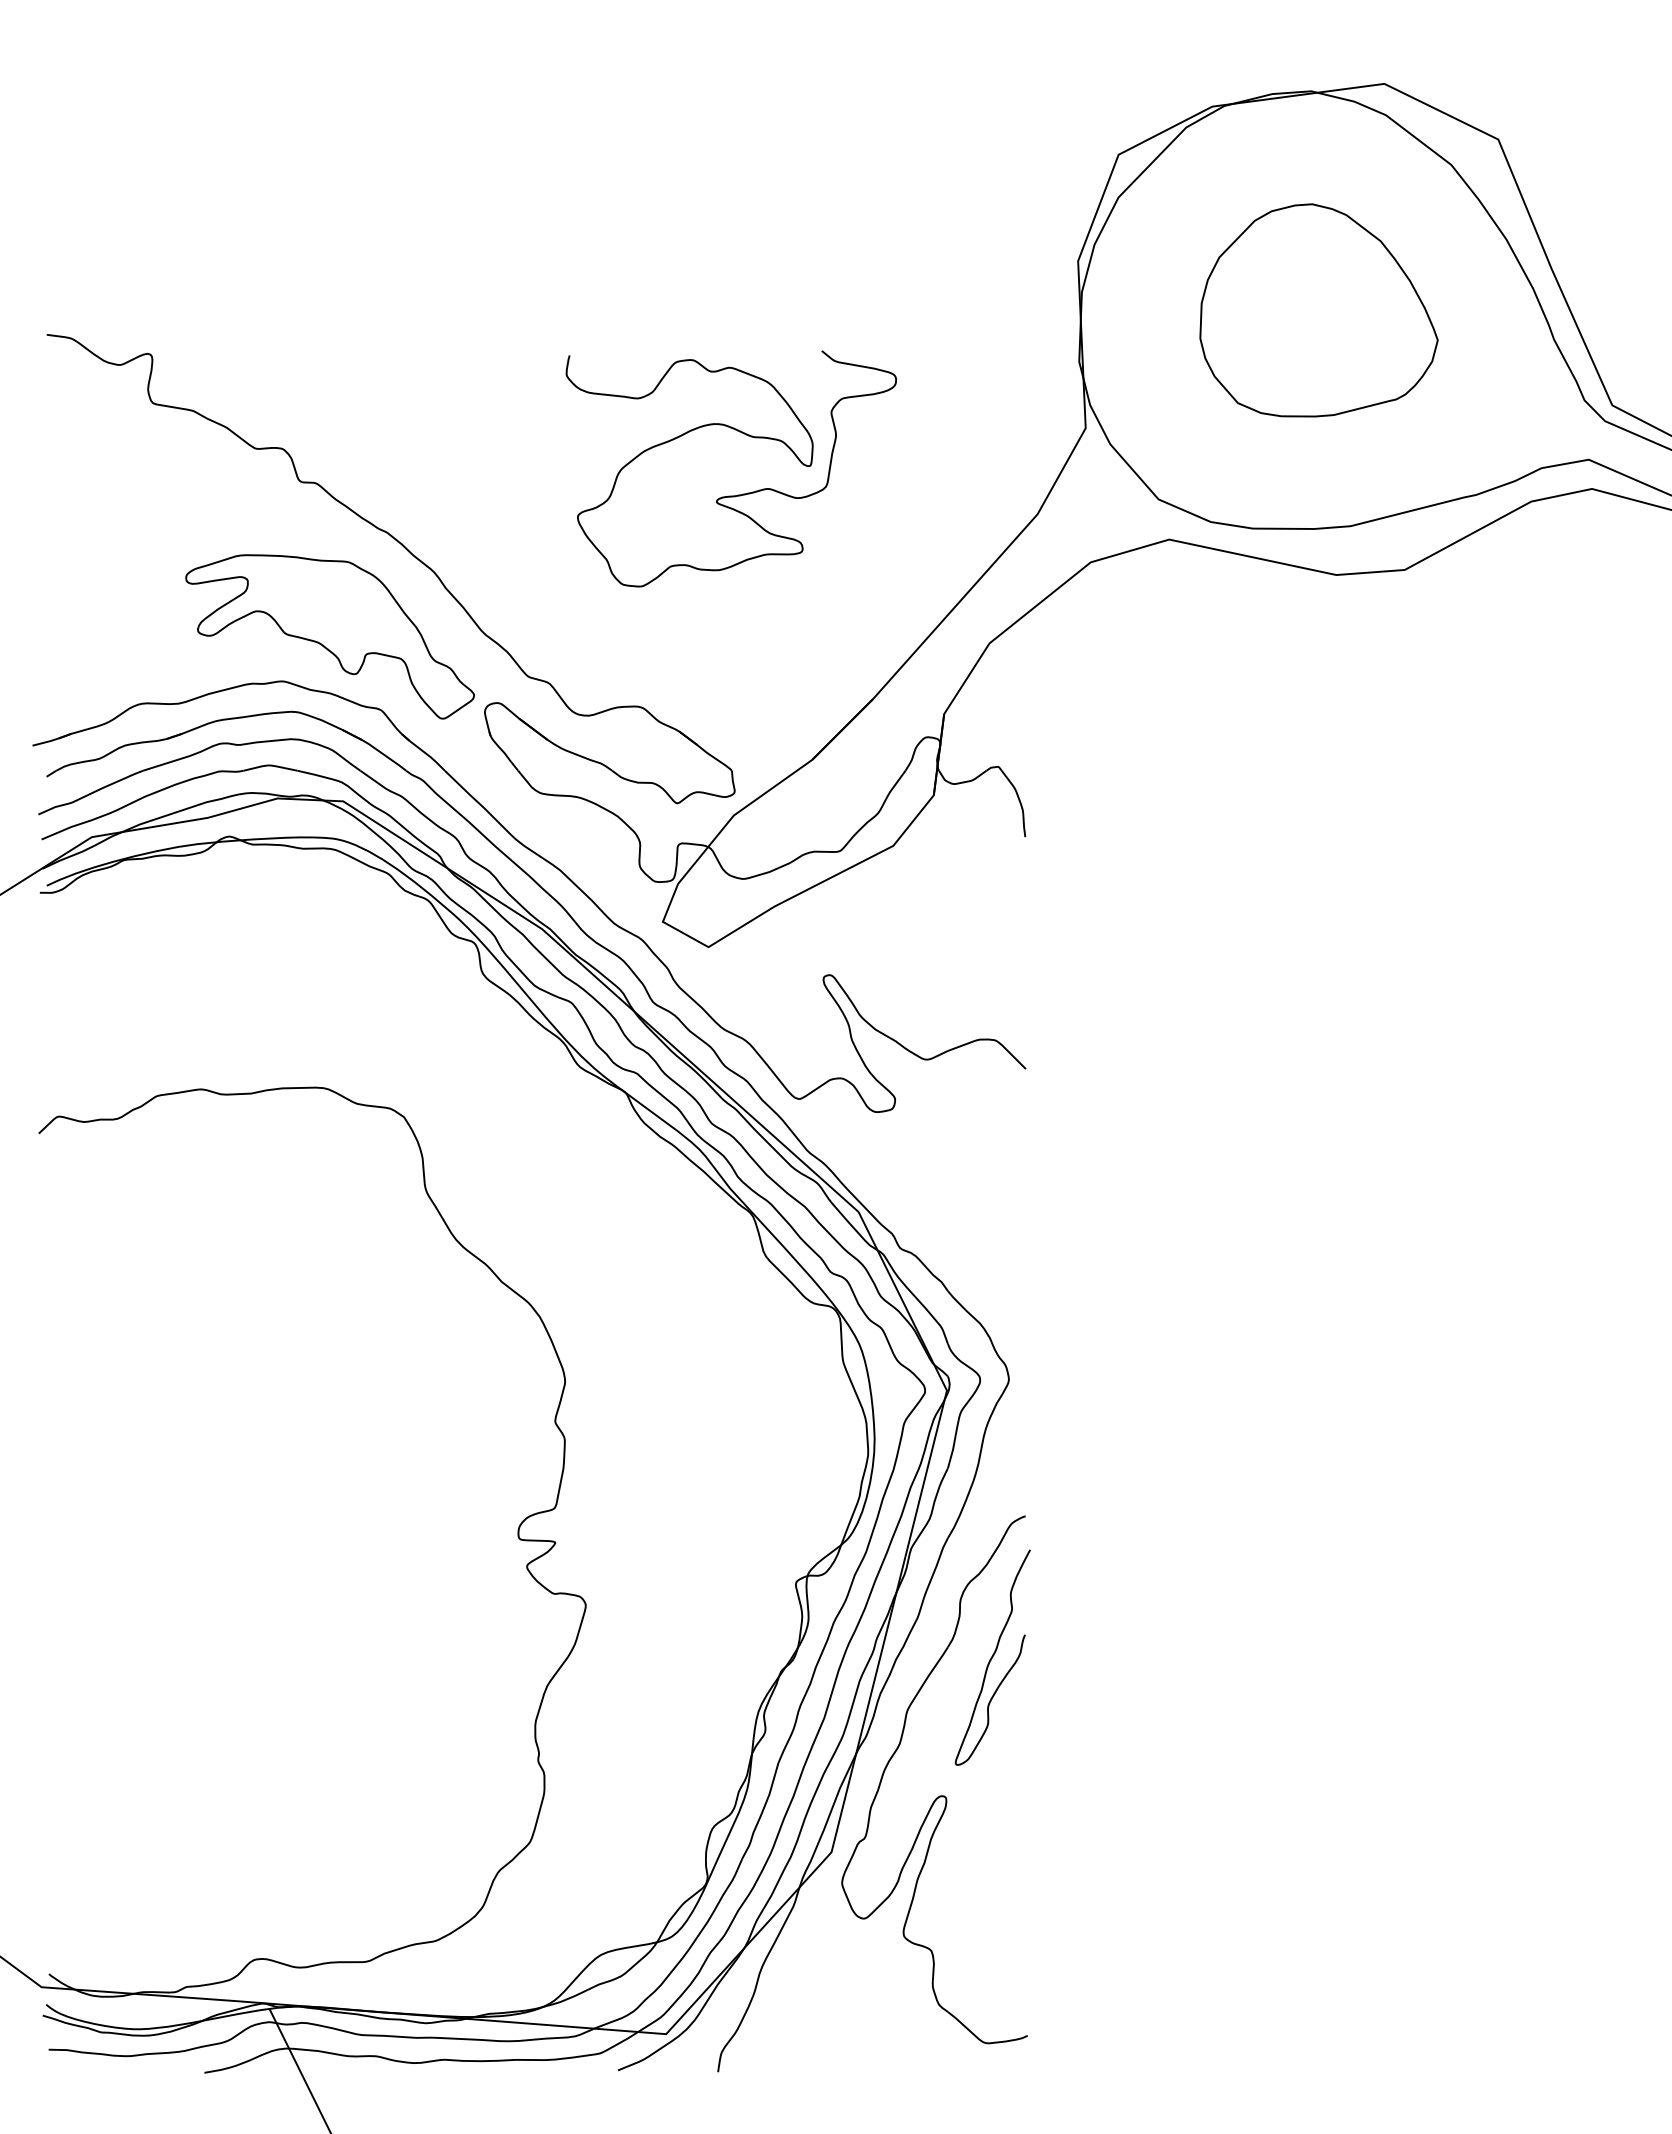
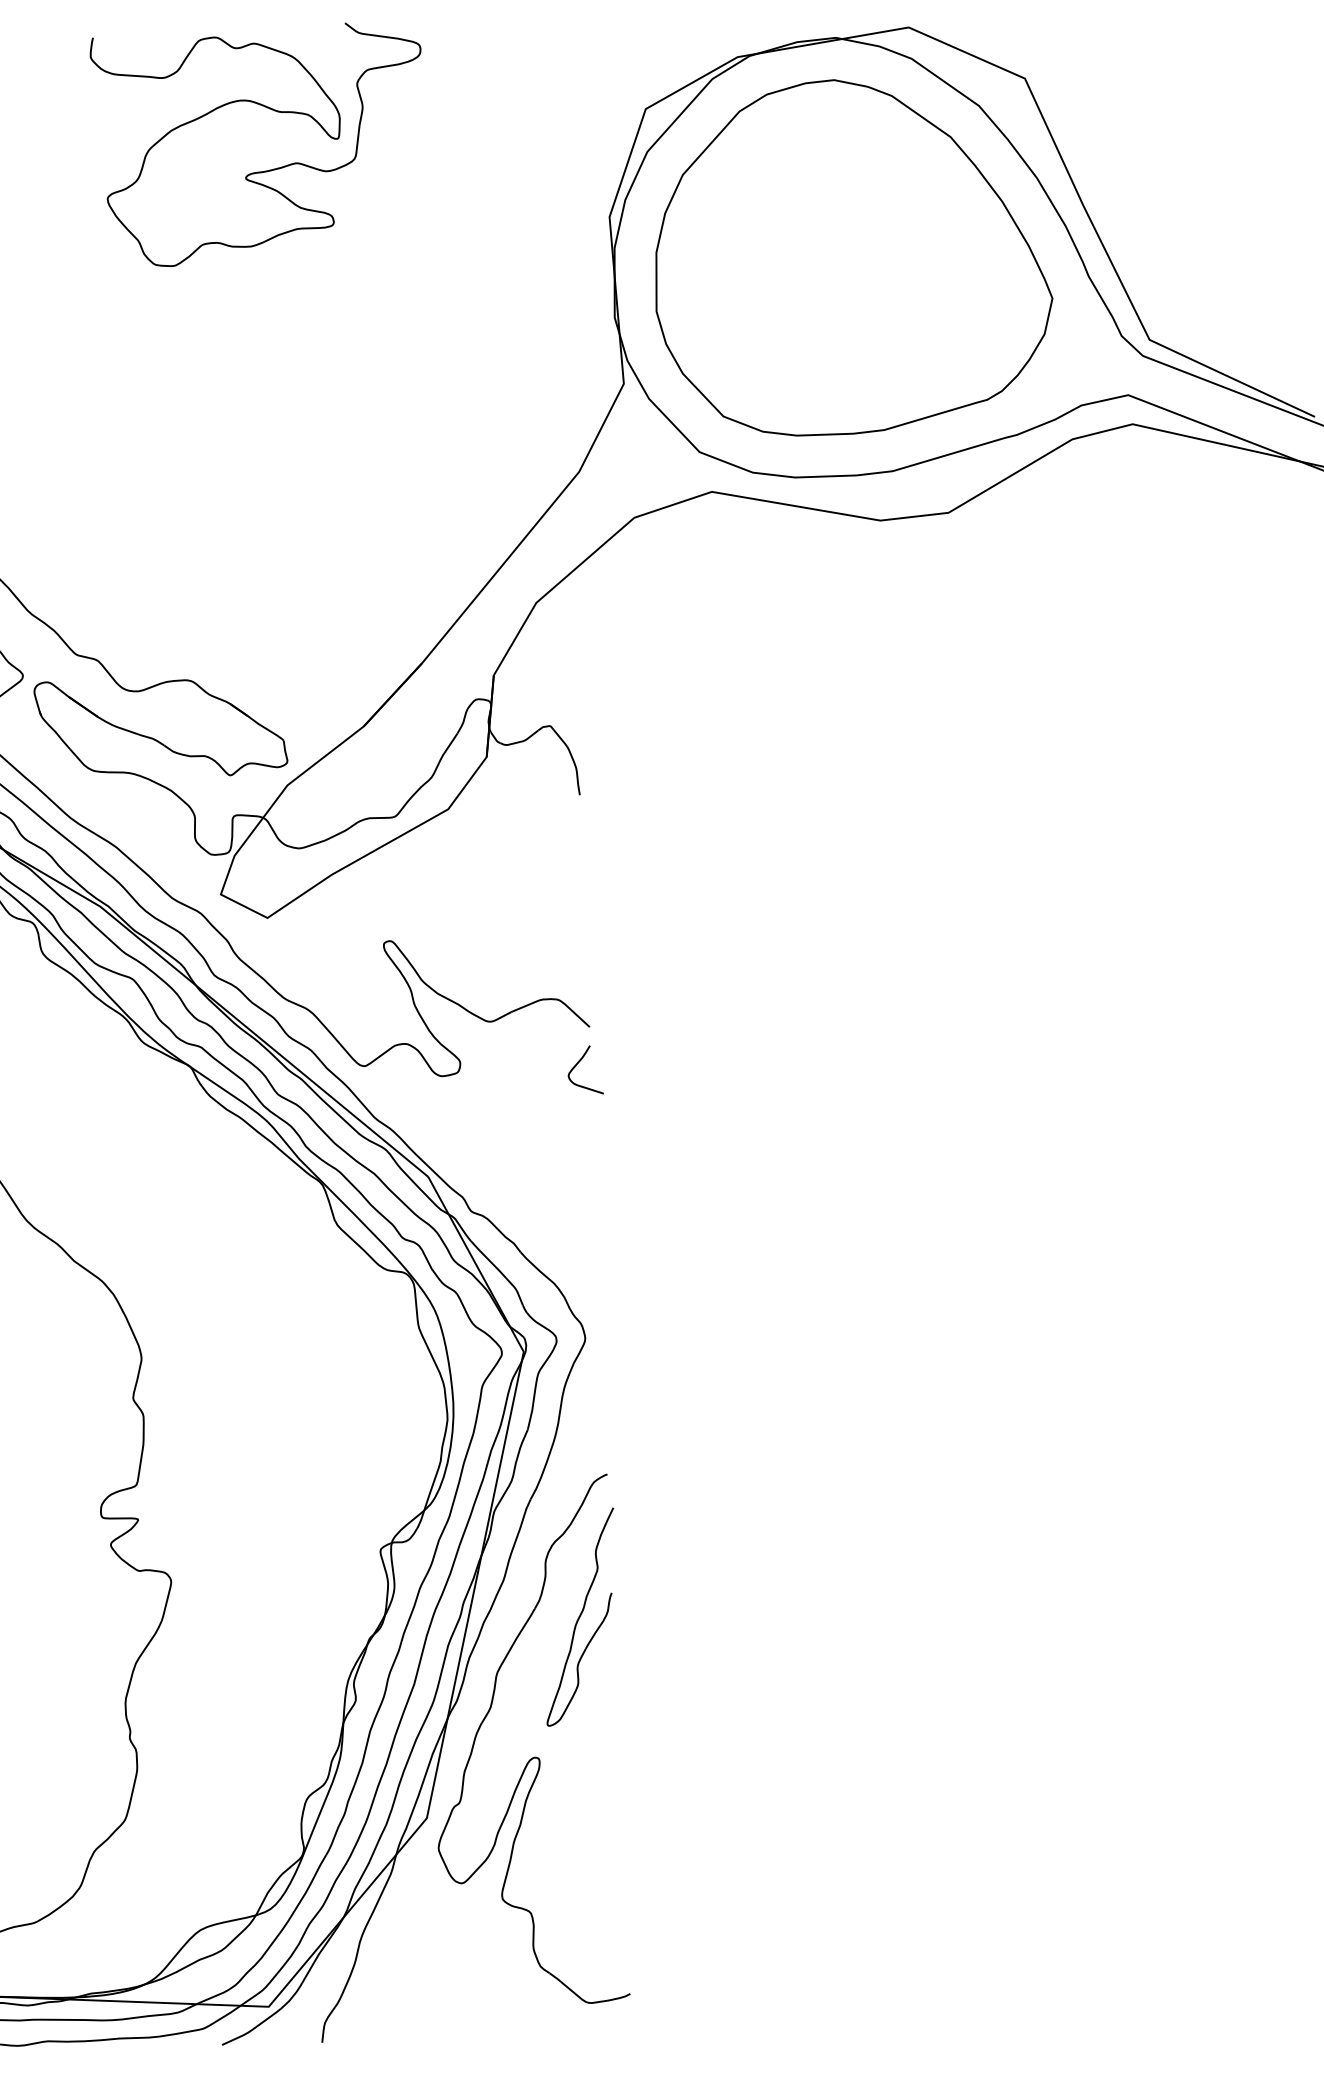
part: (1318, 310) -> (851, 256), size x1.67
curve: (737, 494) -> (266, 170), moved
curve: (1013, 1104) -> (578, 1063), added

